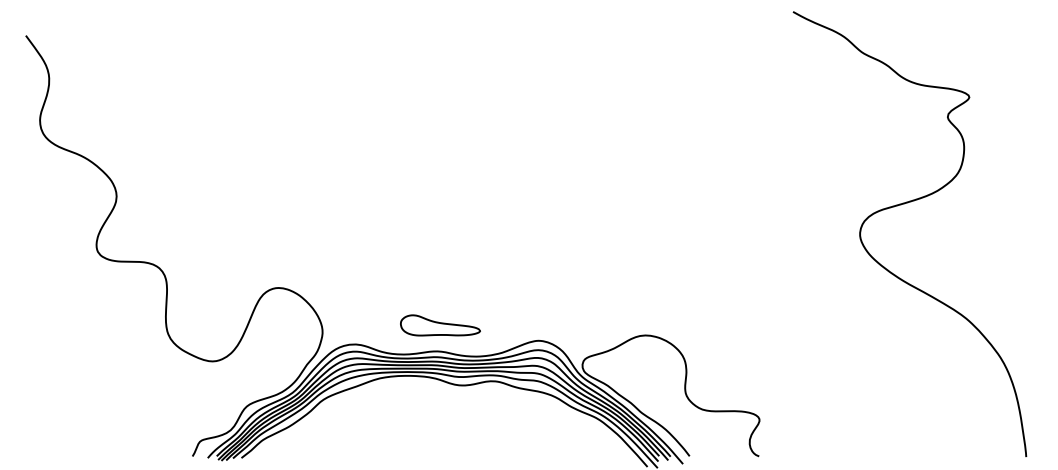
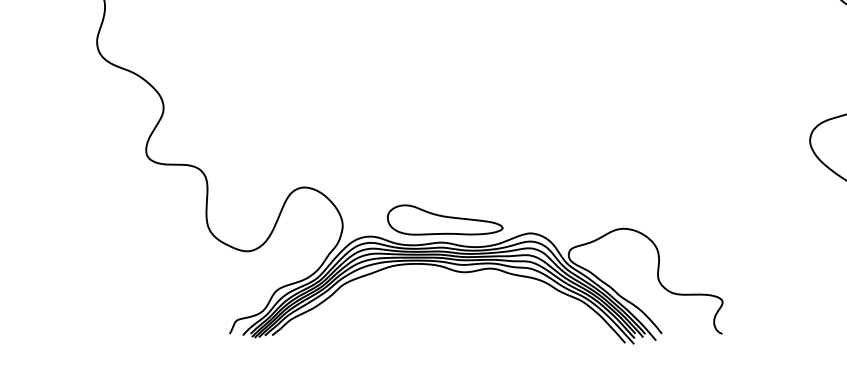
part: (440, 325) -> (445, 220), size x1.67

